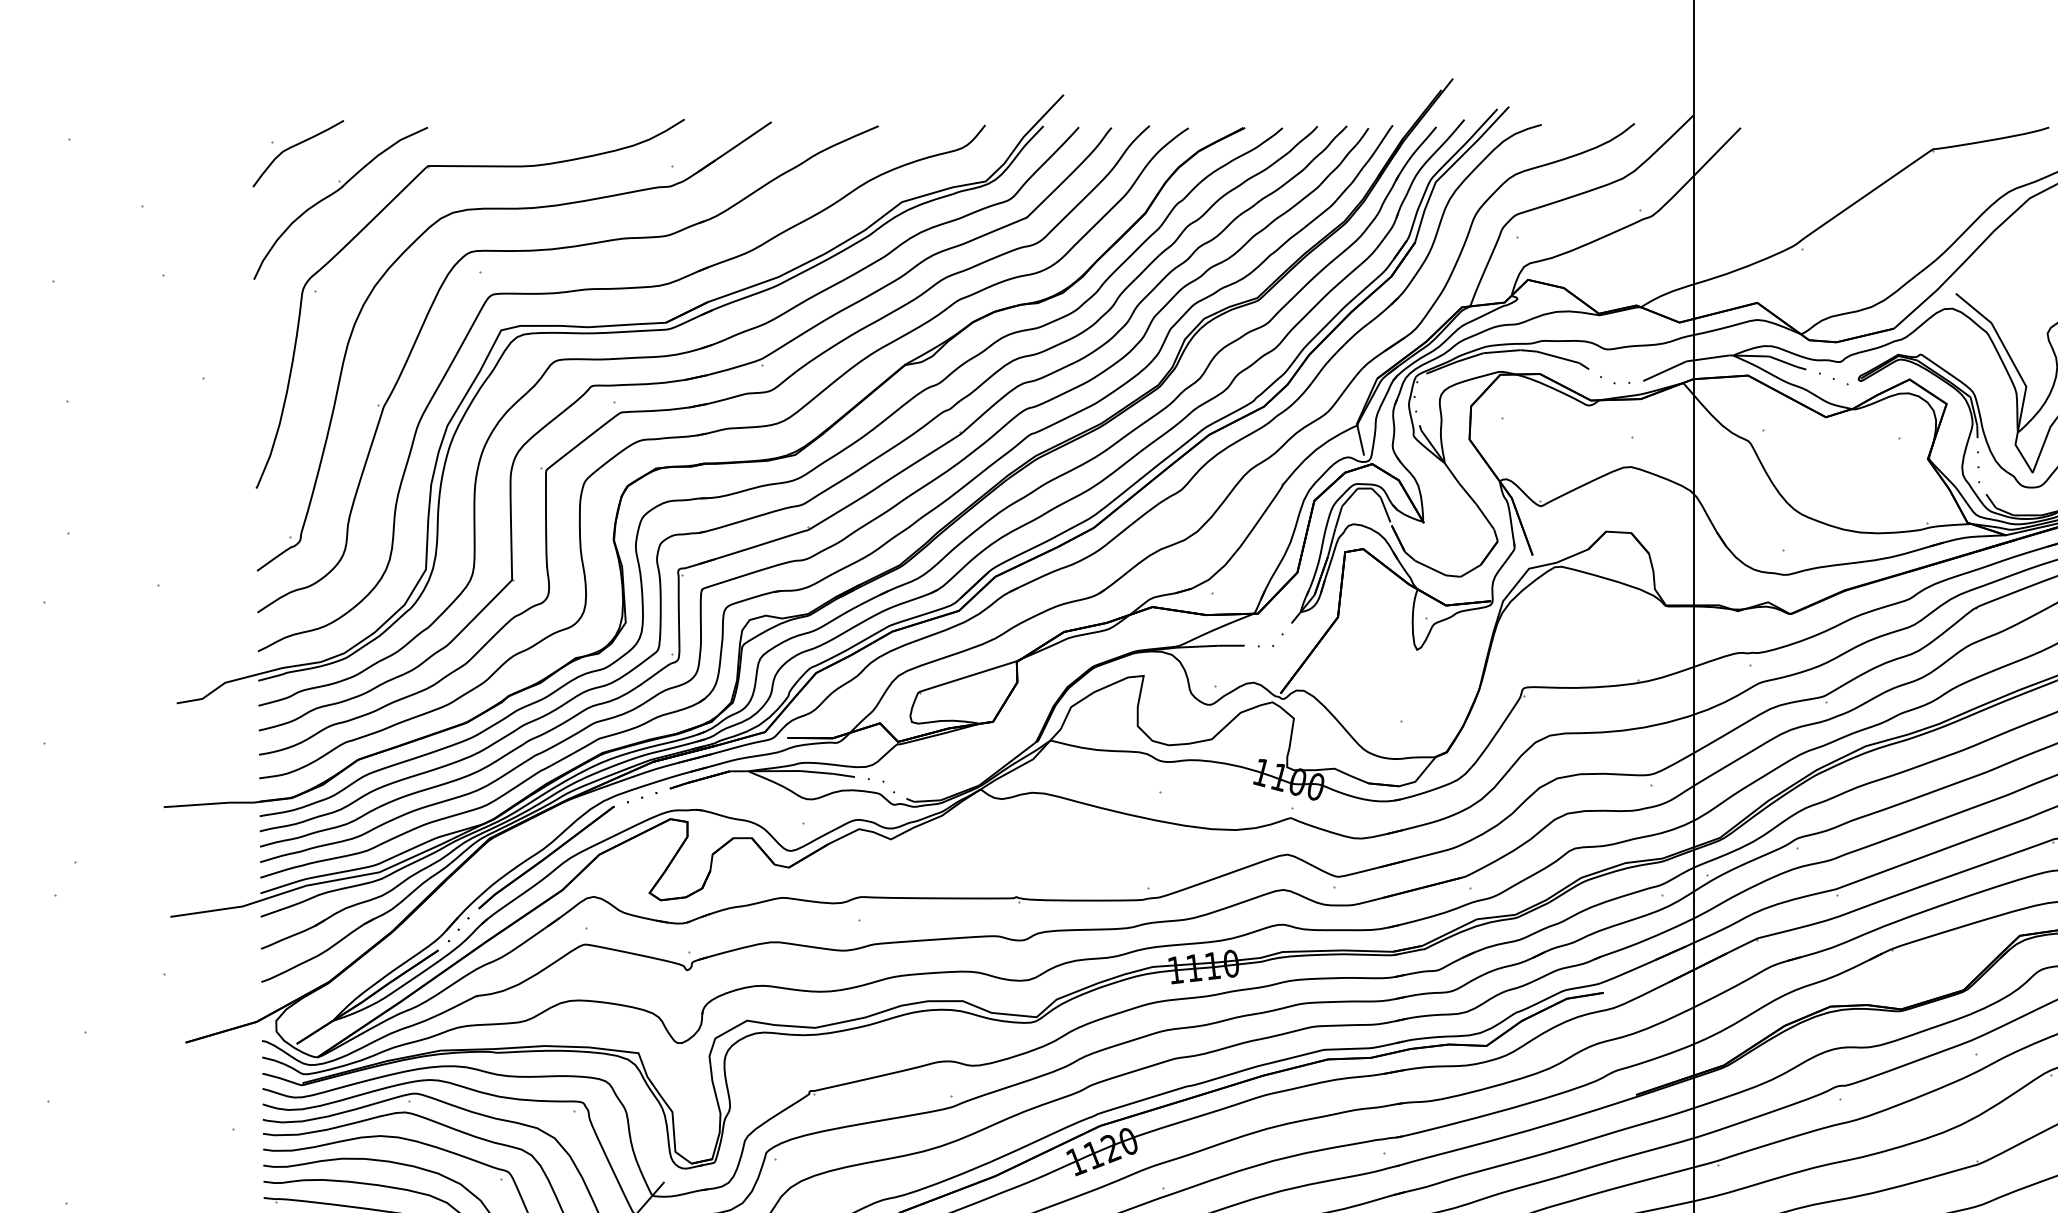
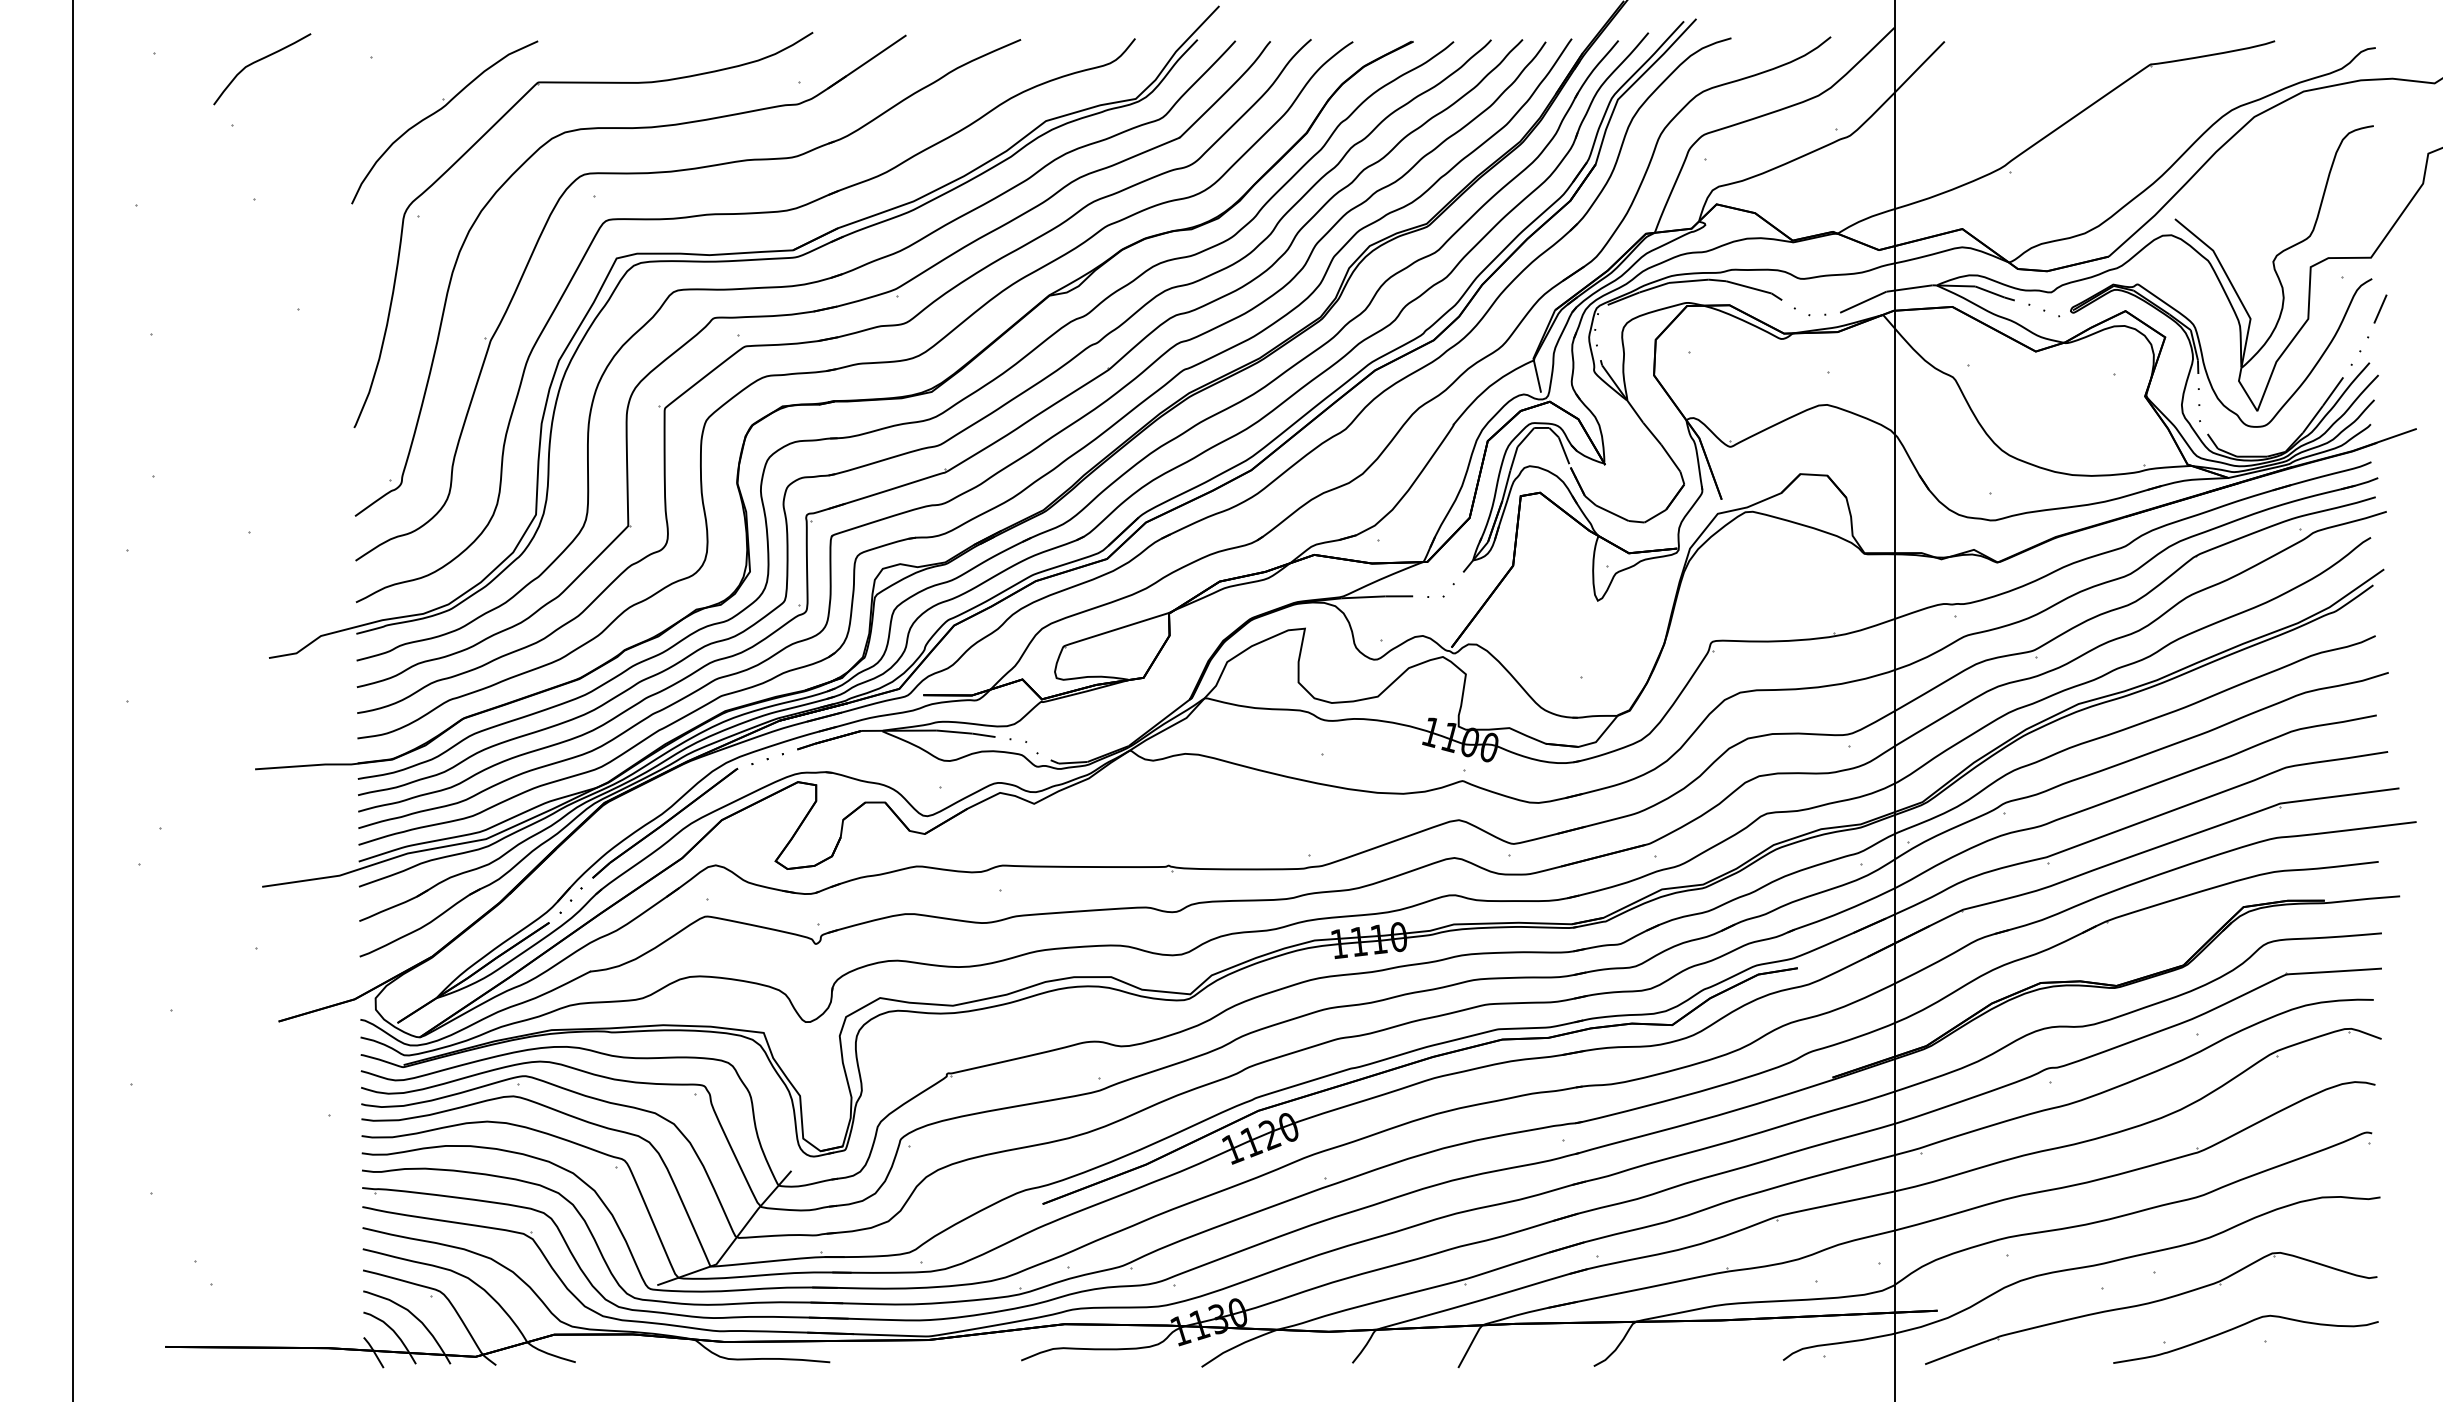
curve: (295, 146) -> (259, 61), moved

